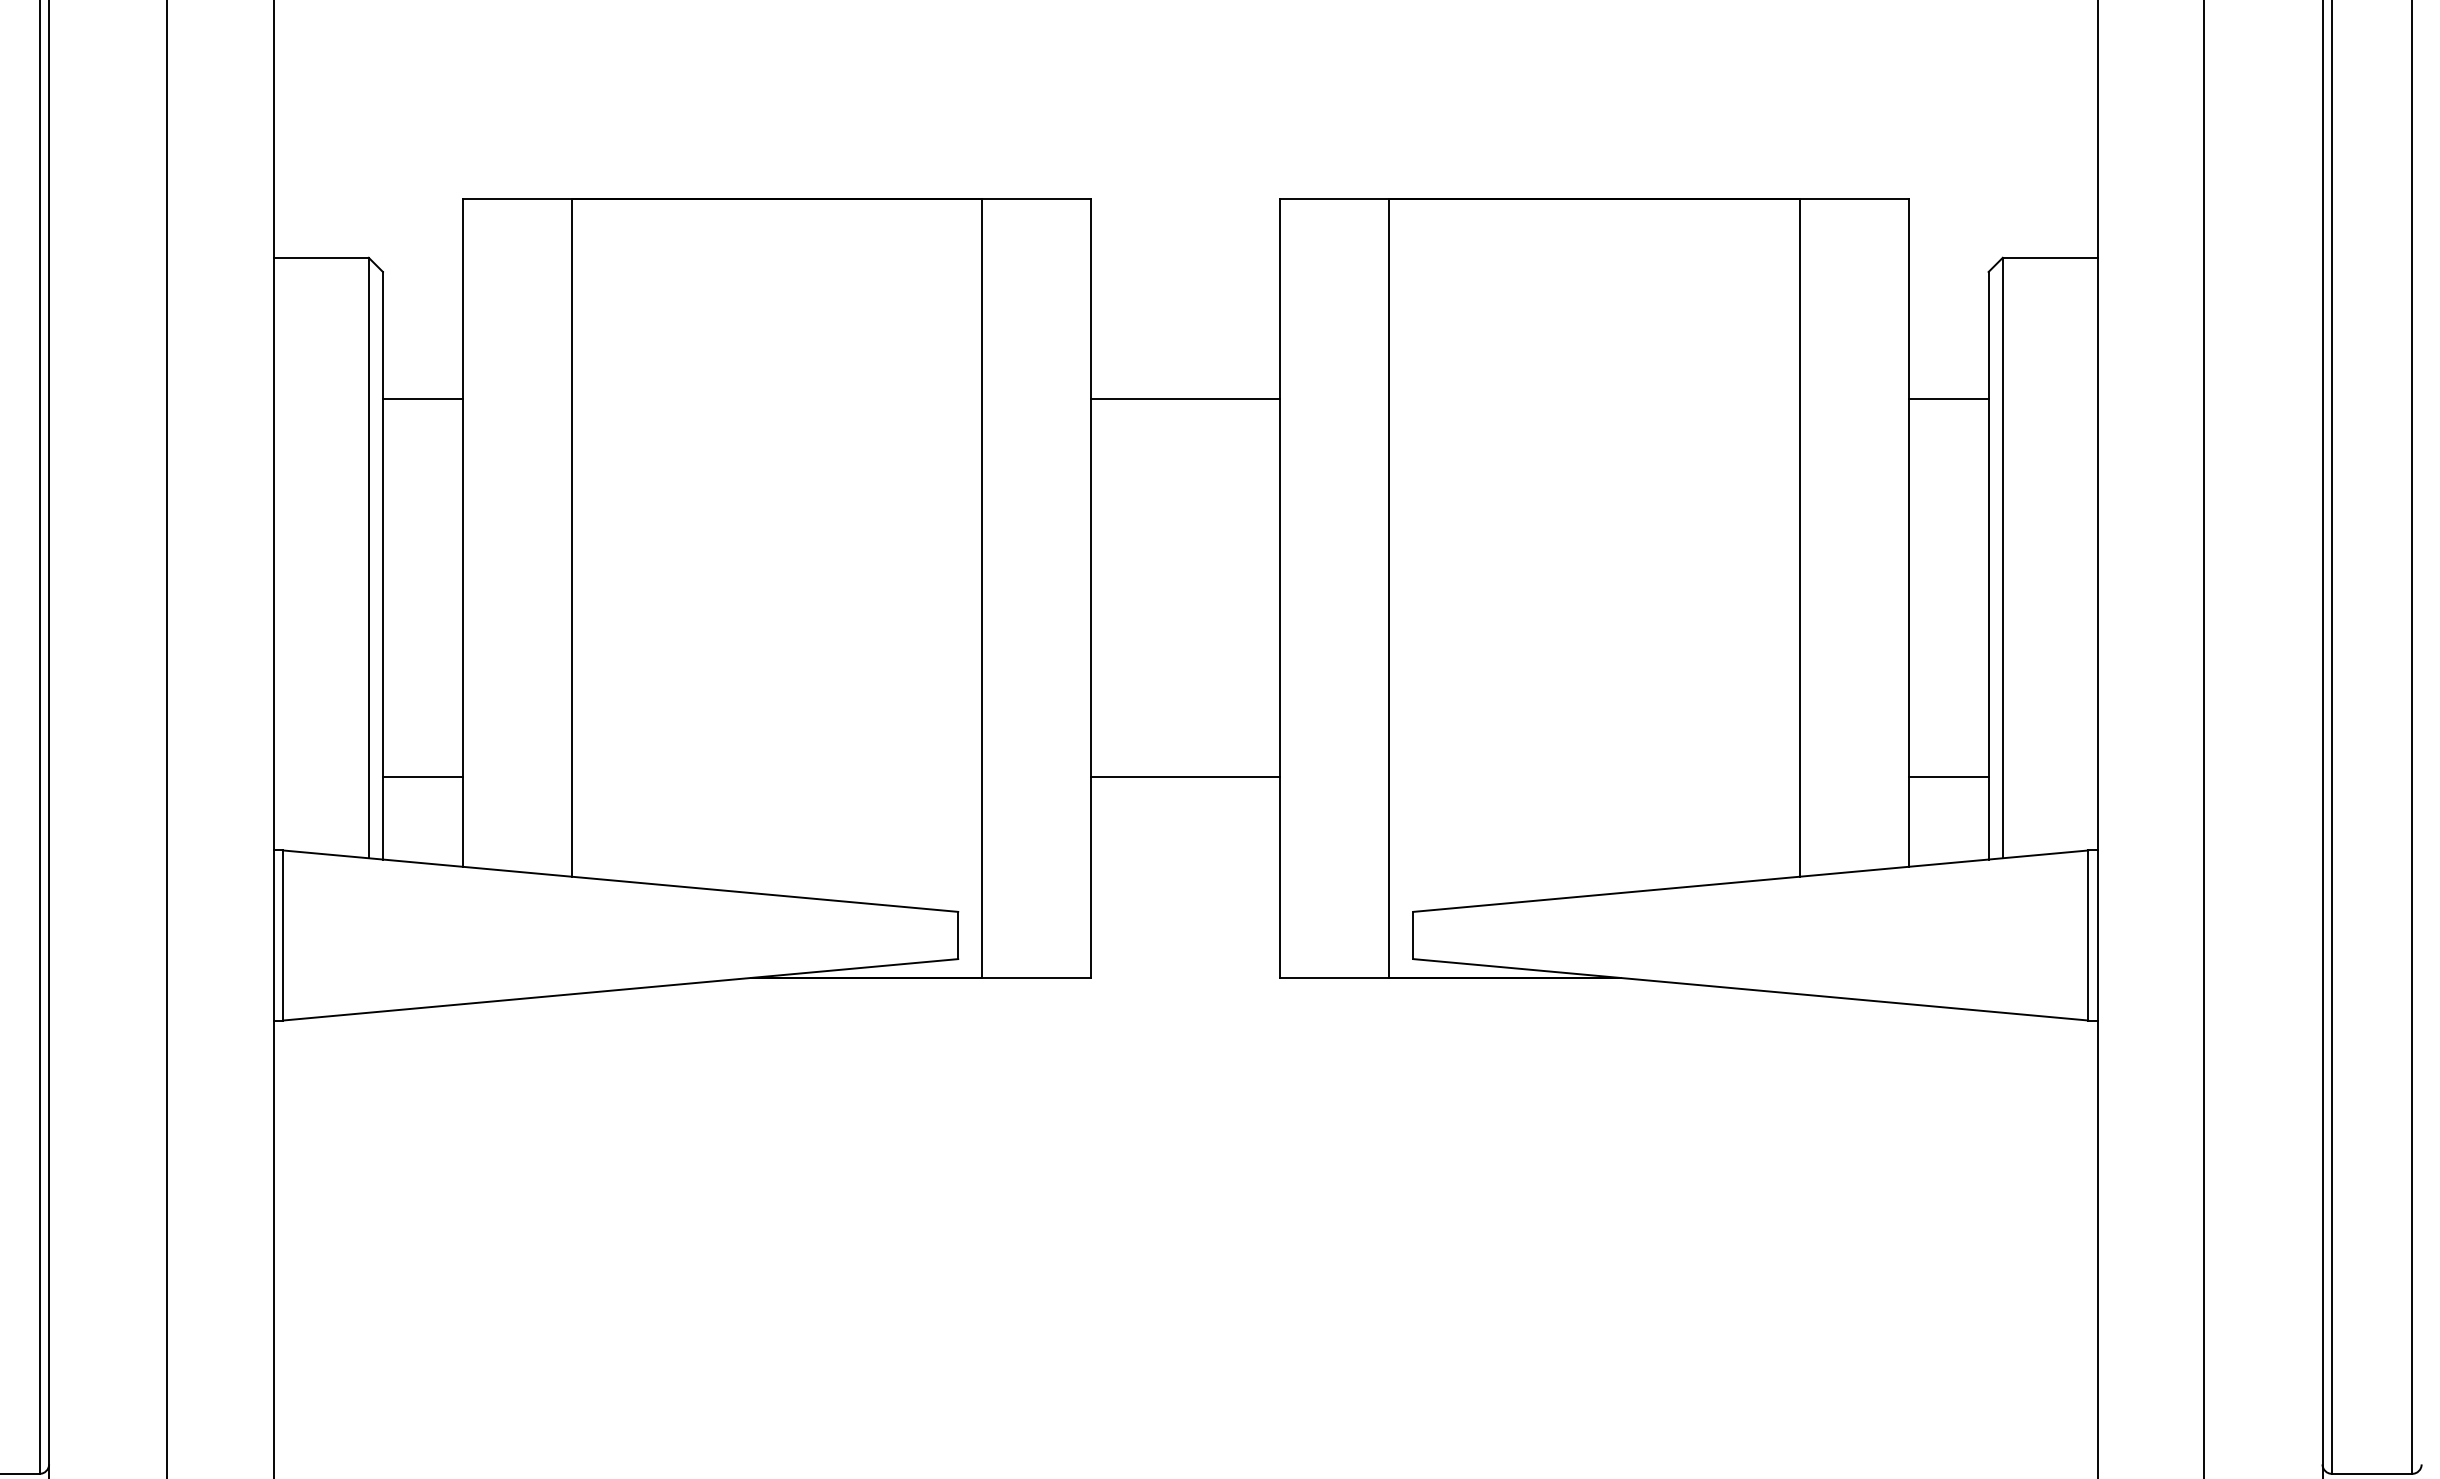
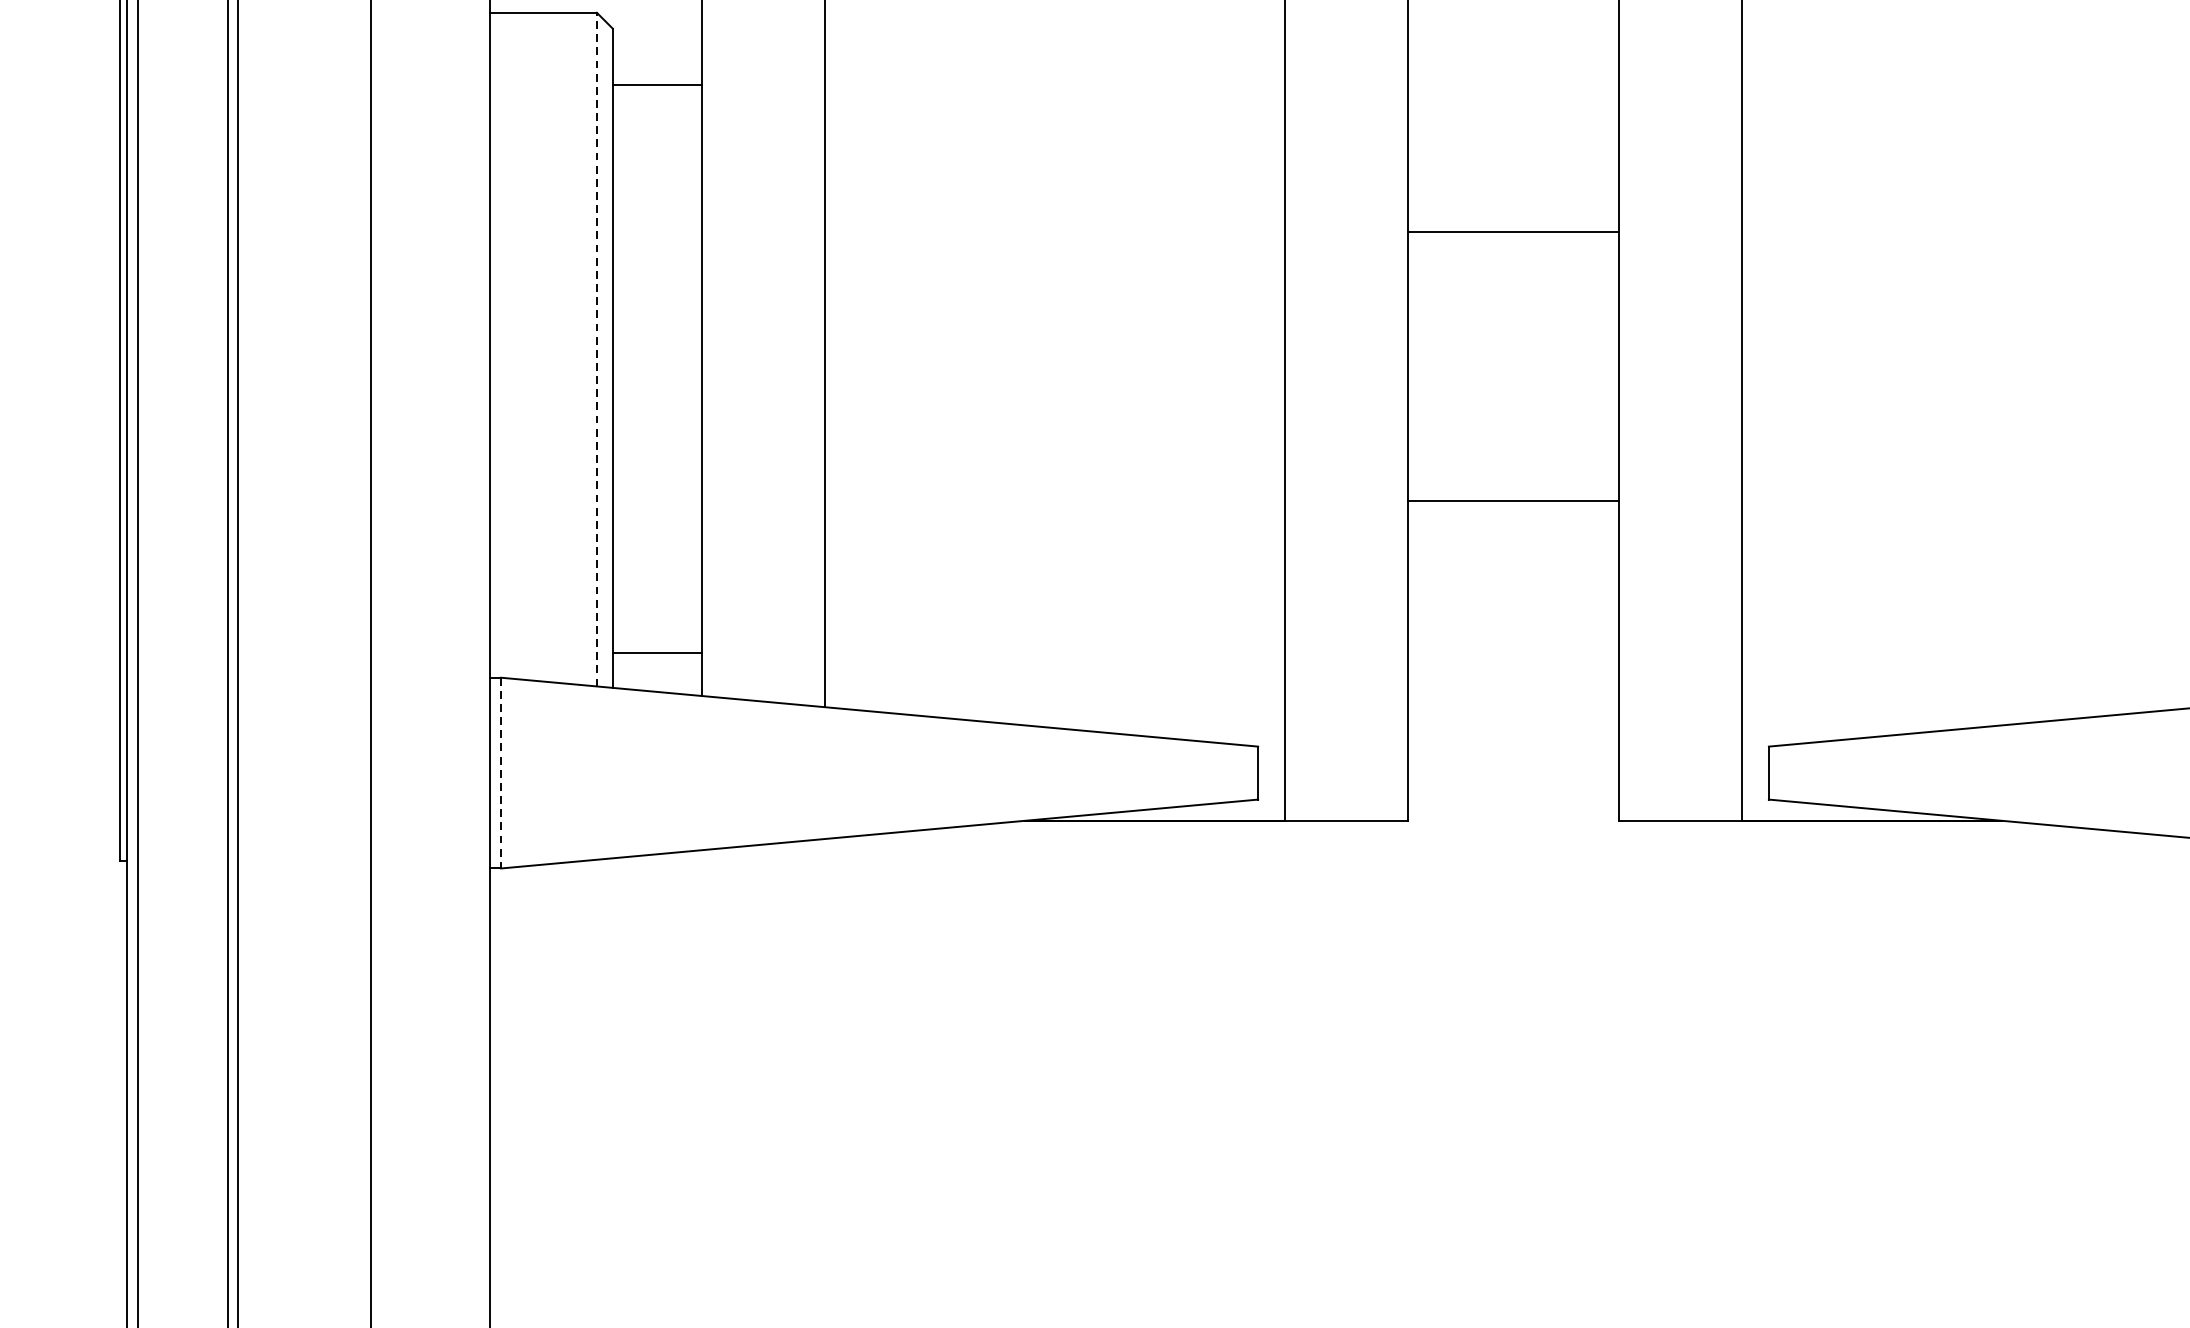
line: (422, 399) -> (657, 85), moved
line: (1185, 399) -> (1513, 232), moved
line: (368, 557) -> (596, 349), solid -> dashed
line: (422, 777) -> (657, 653), moved
line: (1185, 777) -> (1513, 501), moved
line: (283, 936) -> (501, 774), solid -> dashed

